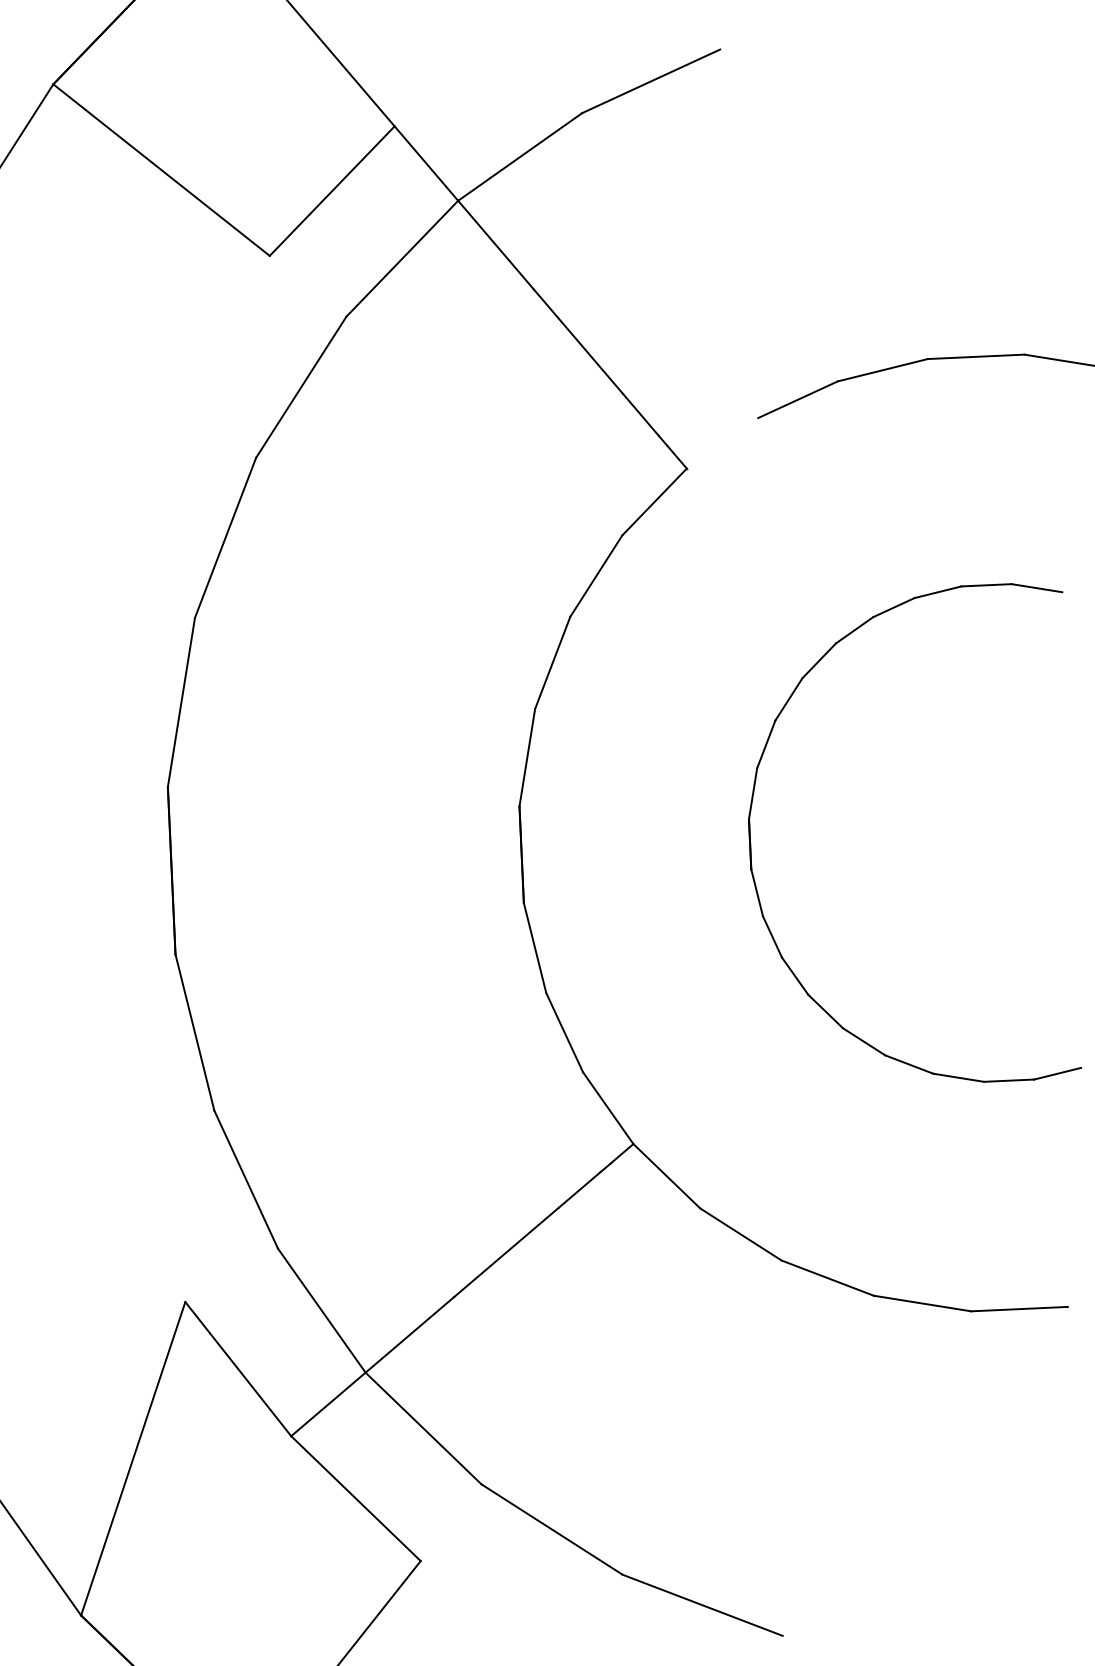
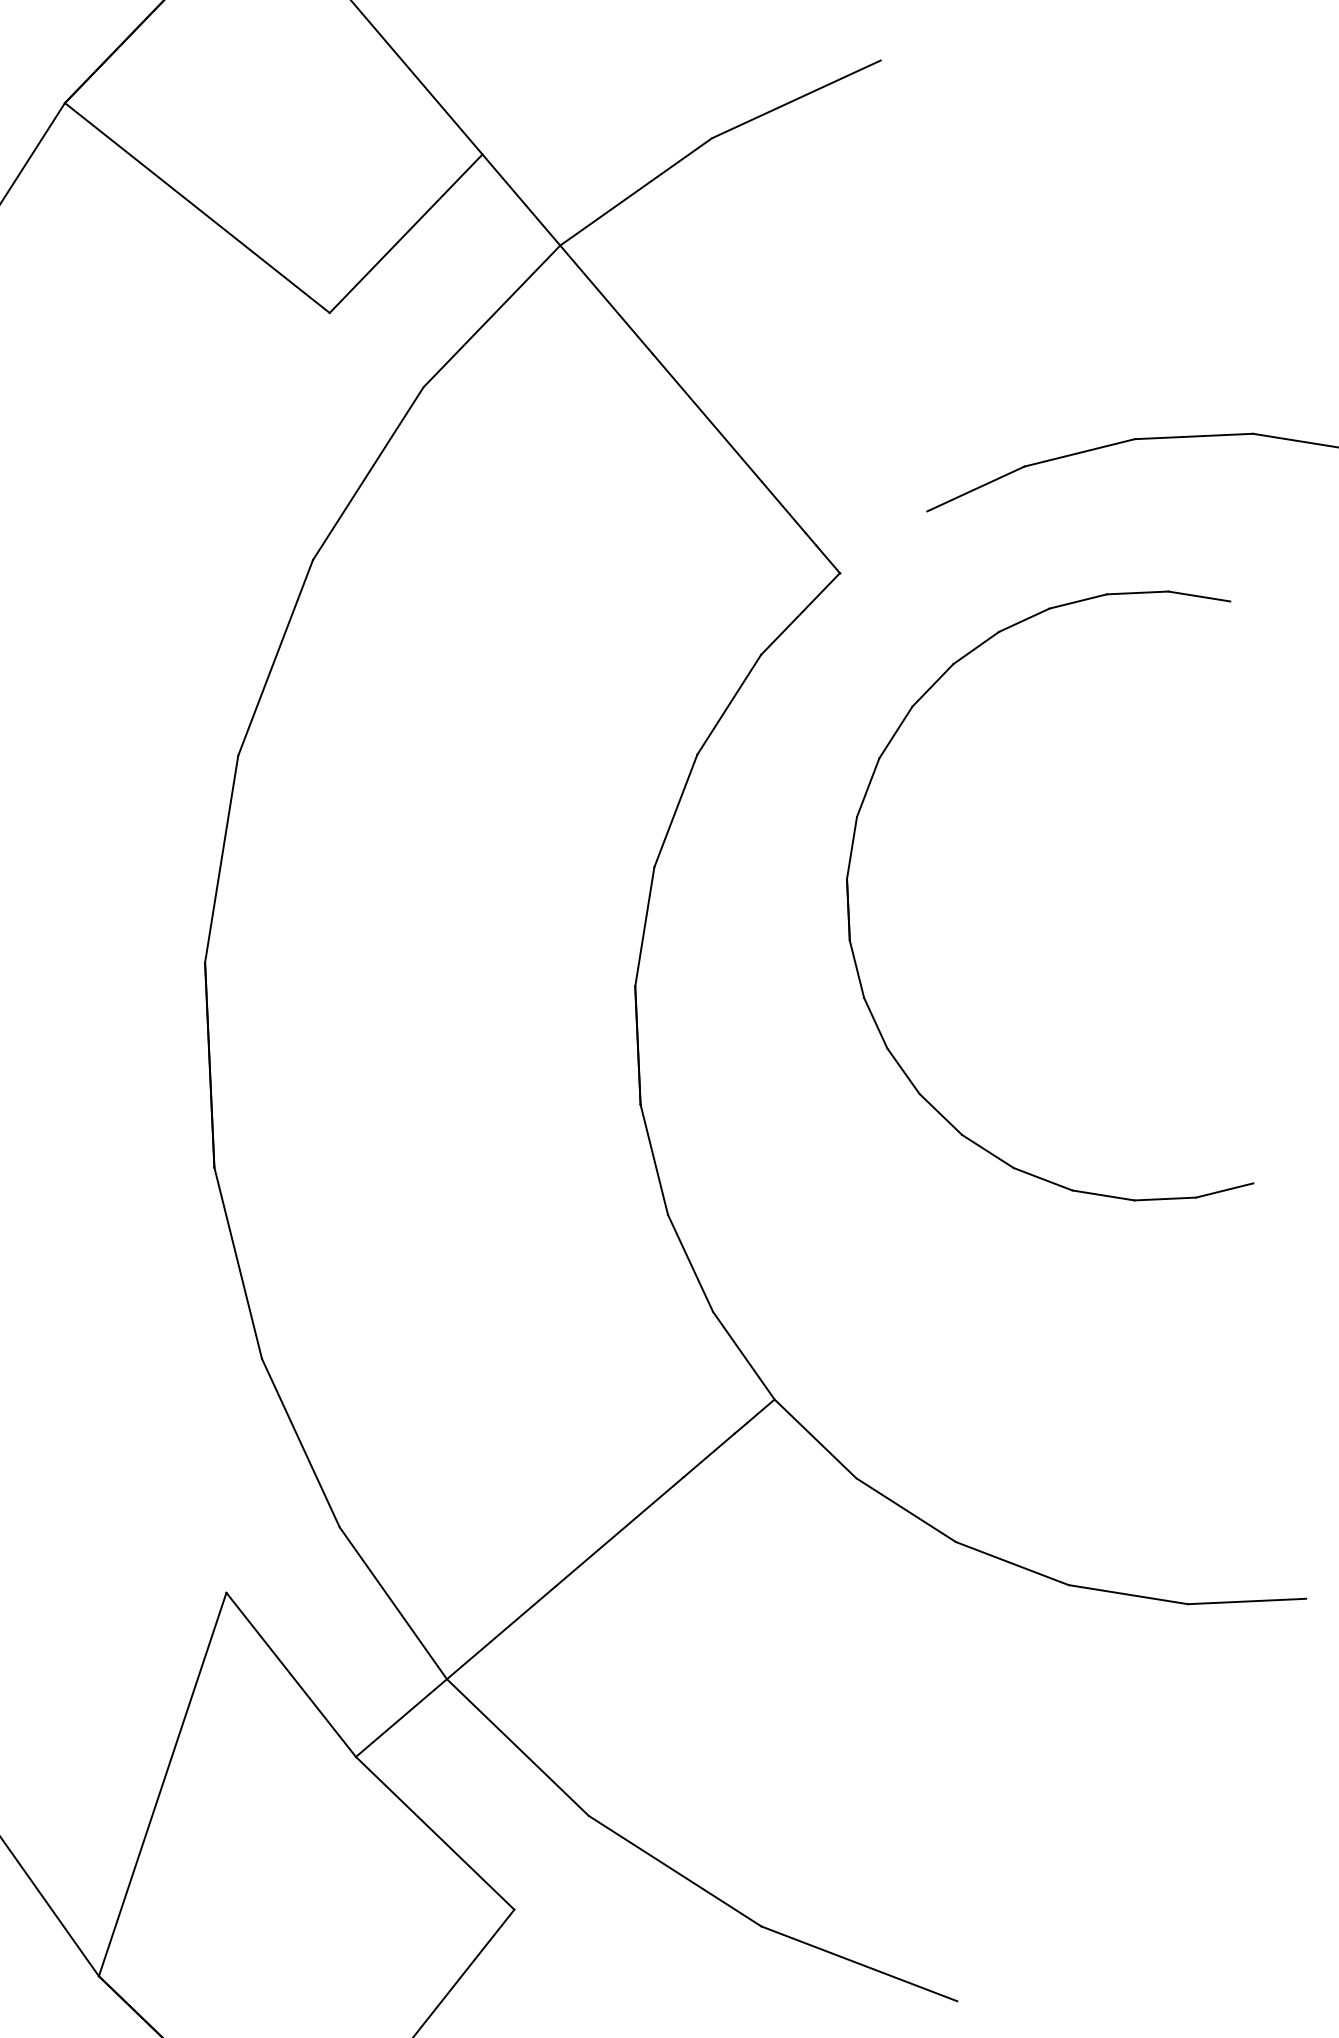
part: (751, 839) -> (849, 903), moved

